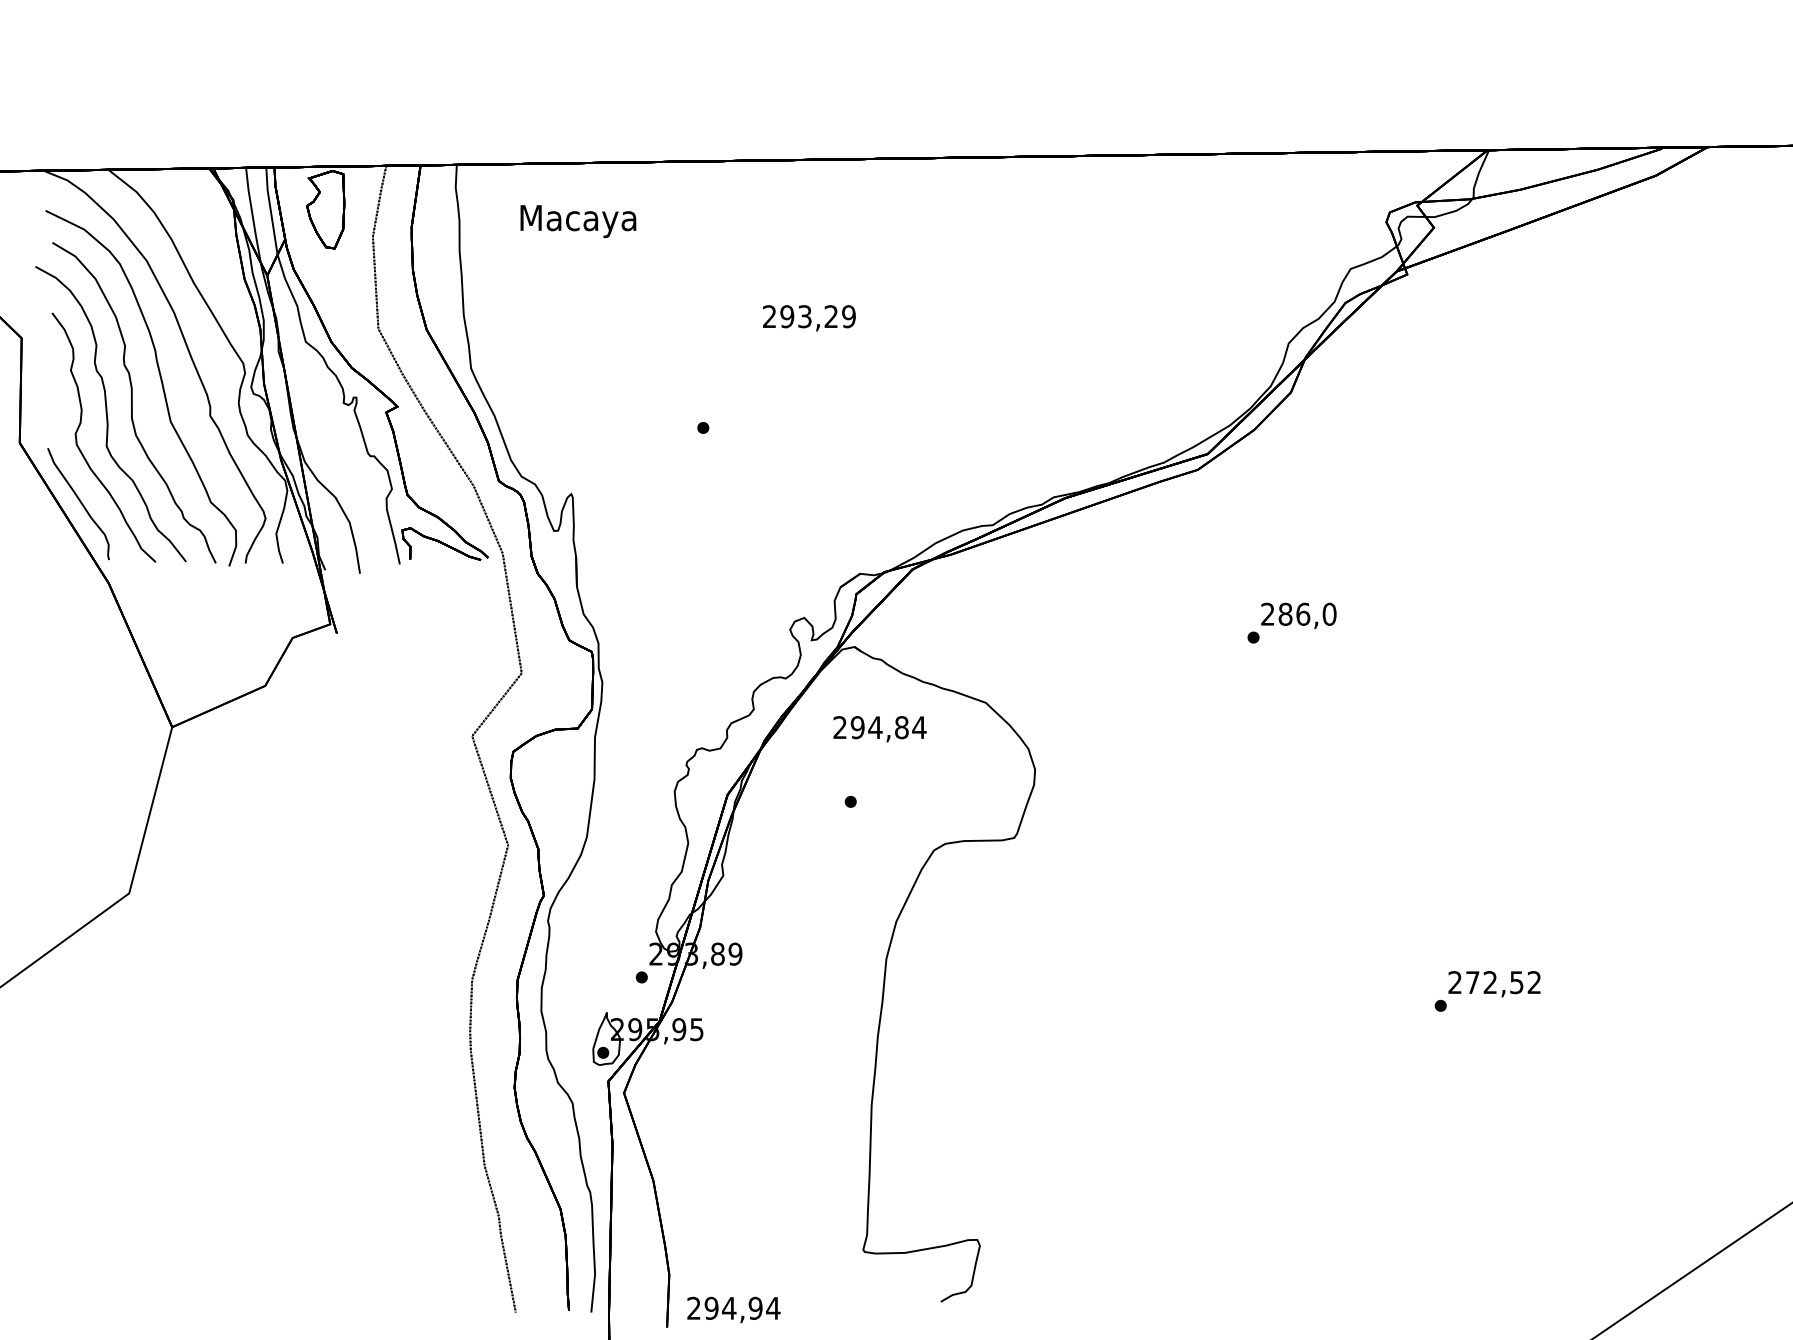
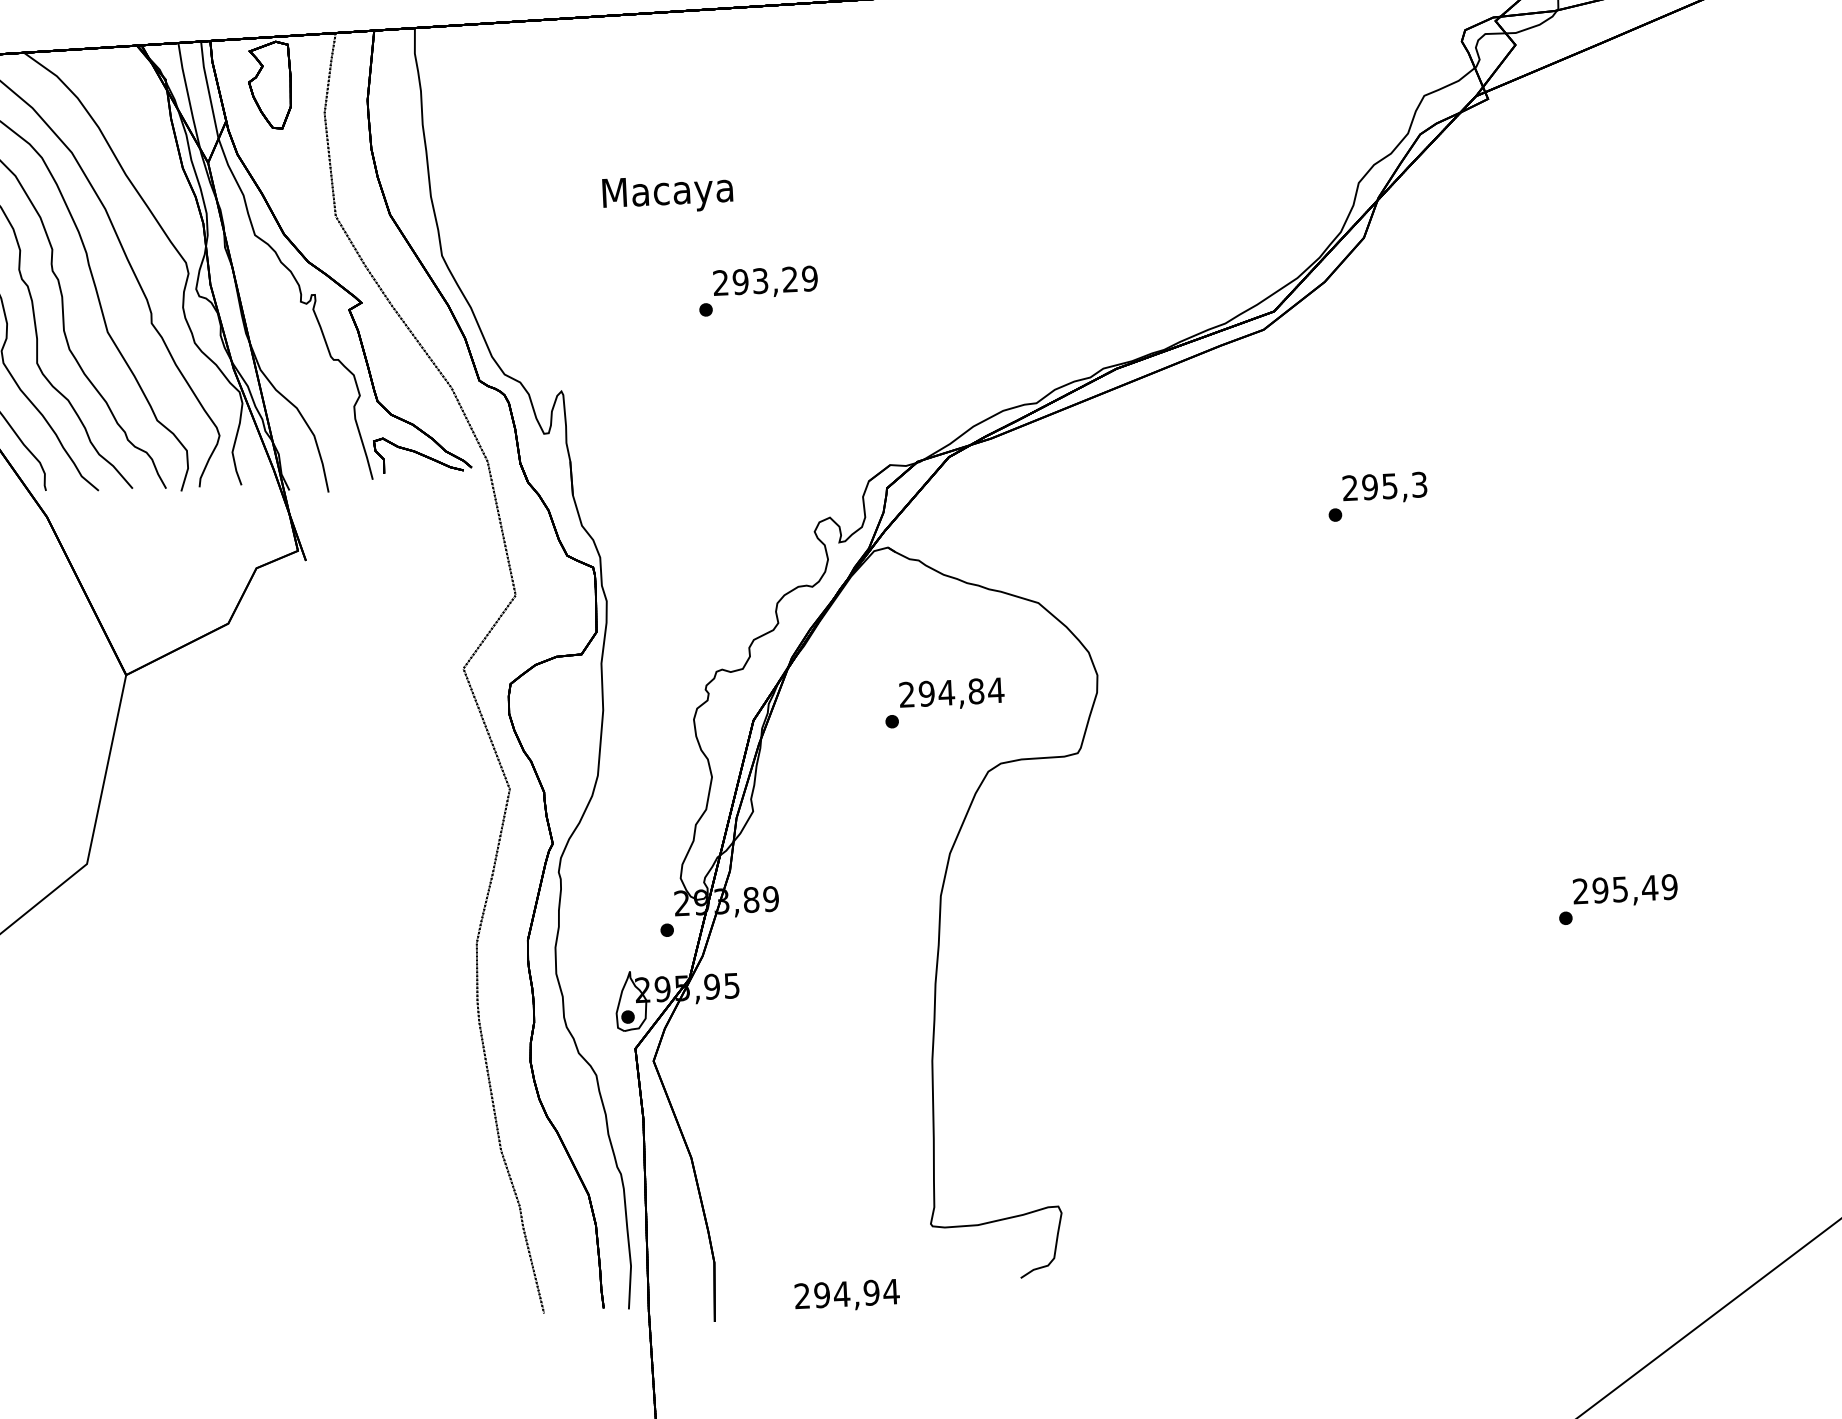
text: (578, 221) -> (667, 194), moved
text: (809, 318) -> (765, 282), moved
text: (1307, 613) -> (1394, 485), 286,0 -> 295,3
text: (879, 729) -> (951, 694), moved
text: (1503, 982) -> (1635, 888), 272,52 -> 295,49
text: (733, 1309) -> (846, 1295), moved

